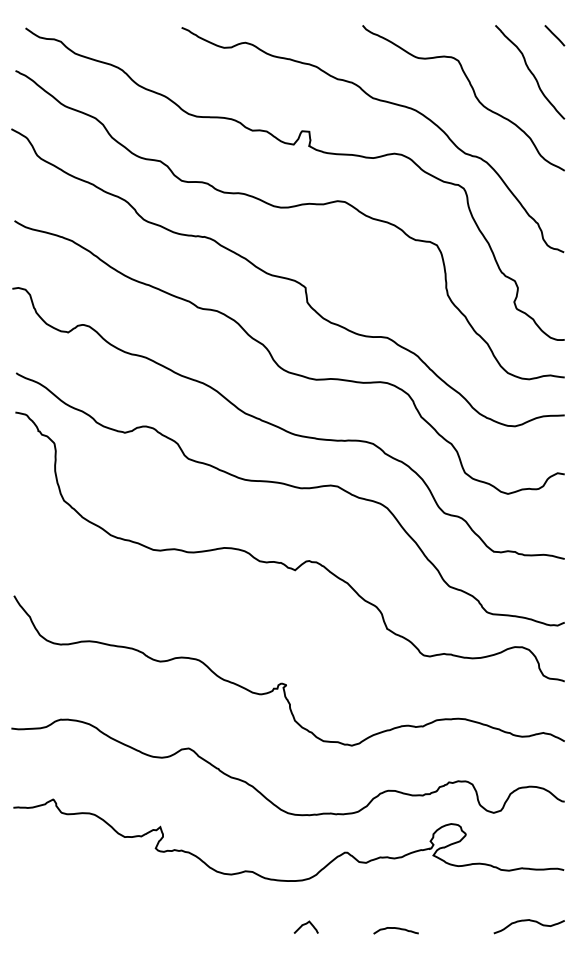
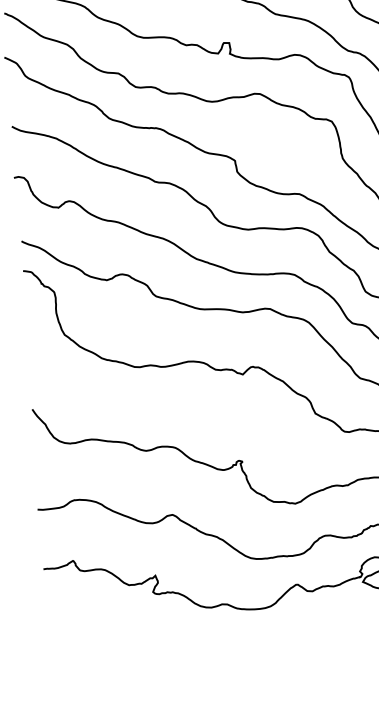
curve: (304, 925) -> (269, 641), removed
curve: (396, 929) -> (339, 639), removed

